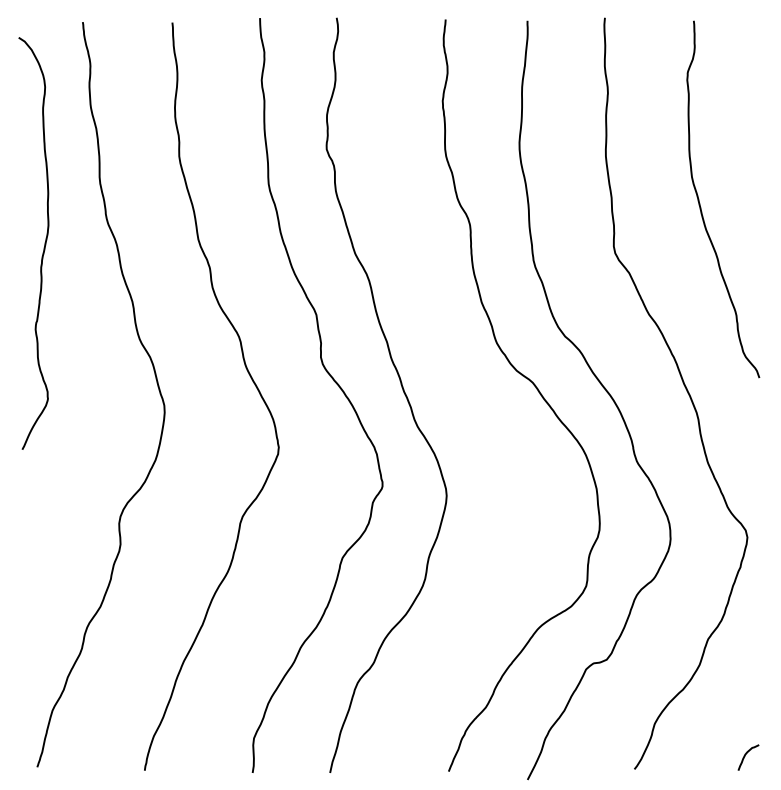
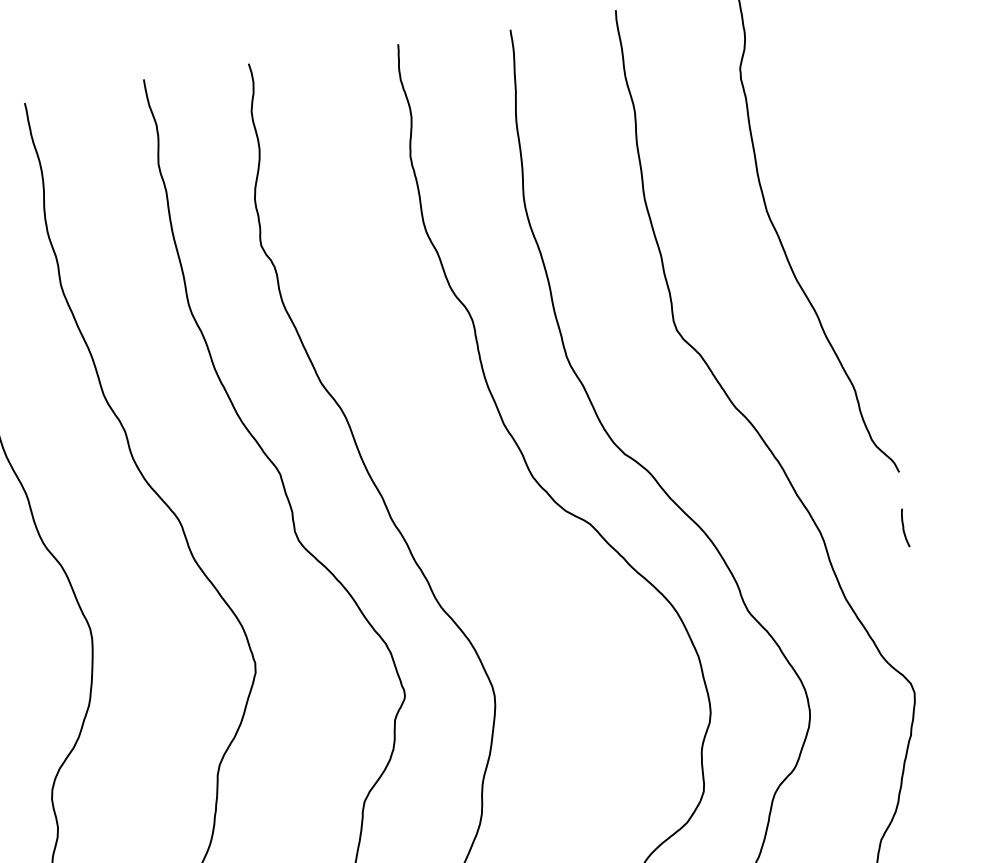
curve: (757, 418) -> (904, 528), added

